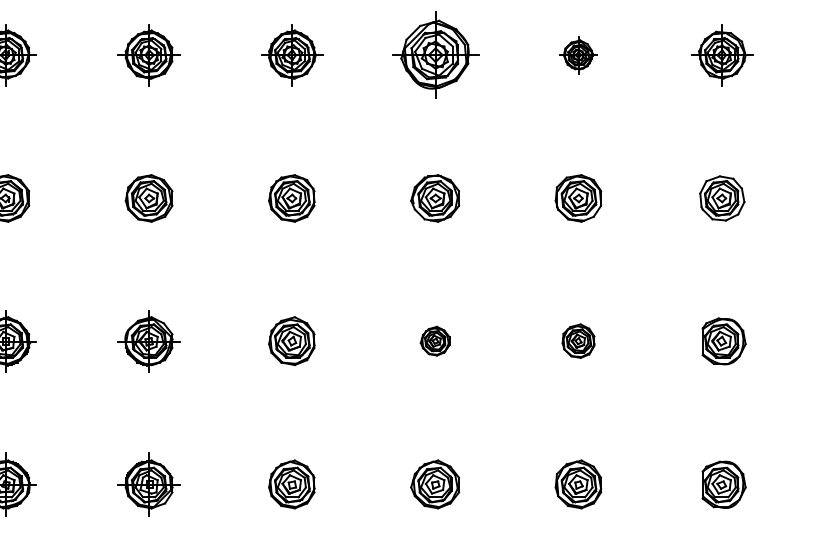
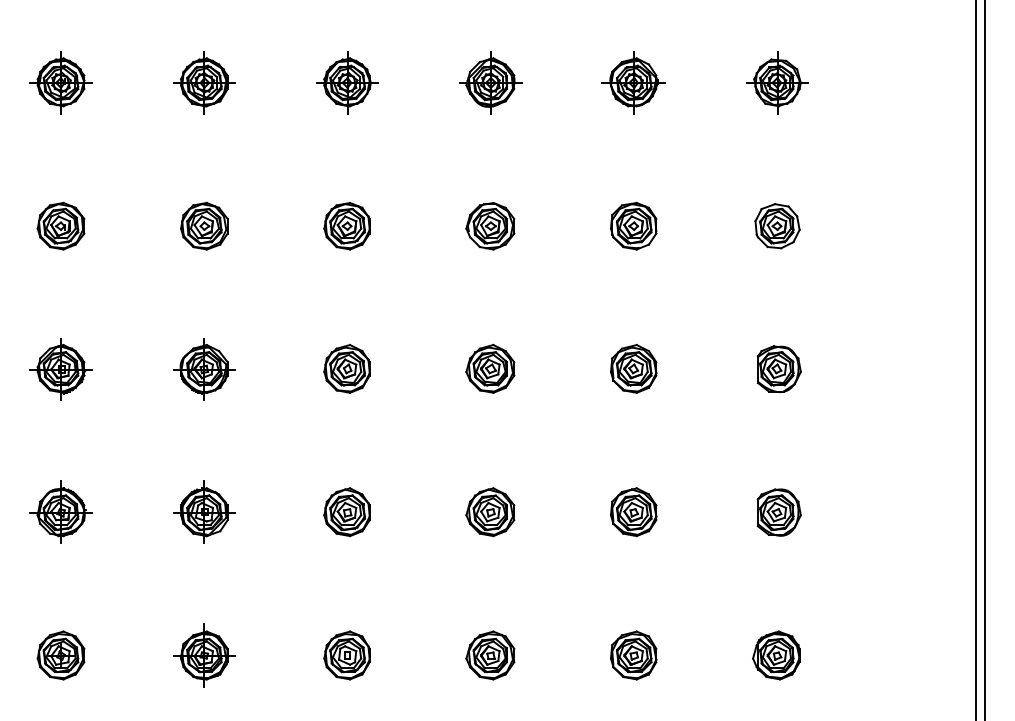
part: (435, 54) -> (490, 82), size x0.71
part: (578, 54) -> (633, 82), size x1.67
part: (435, 340) -> (490, 368), size x1.67
part: (578, 340) -> (633, 368), size x1.43

